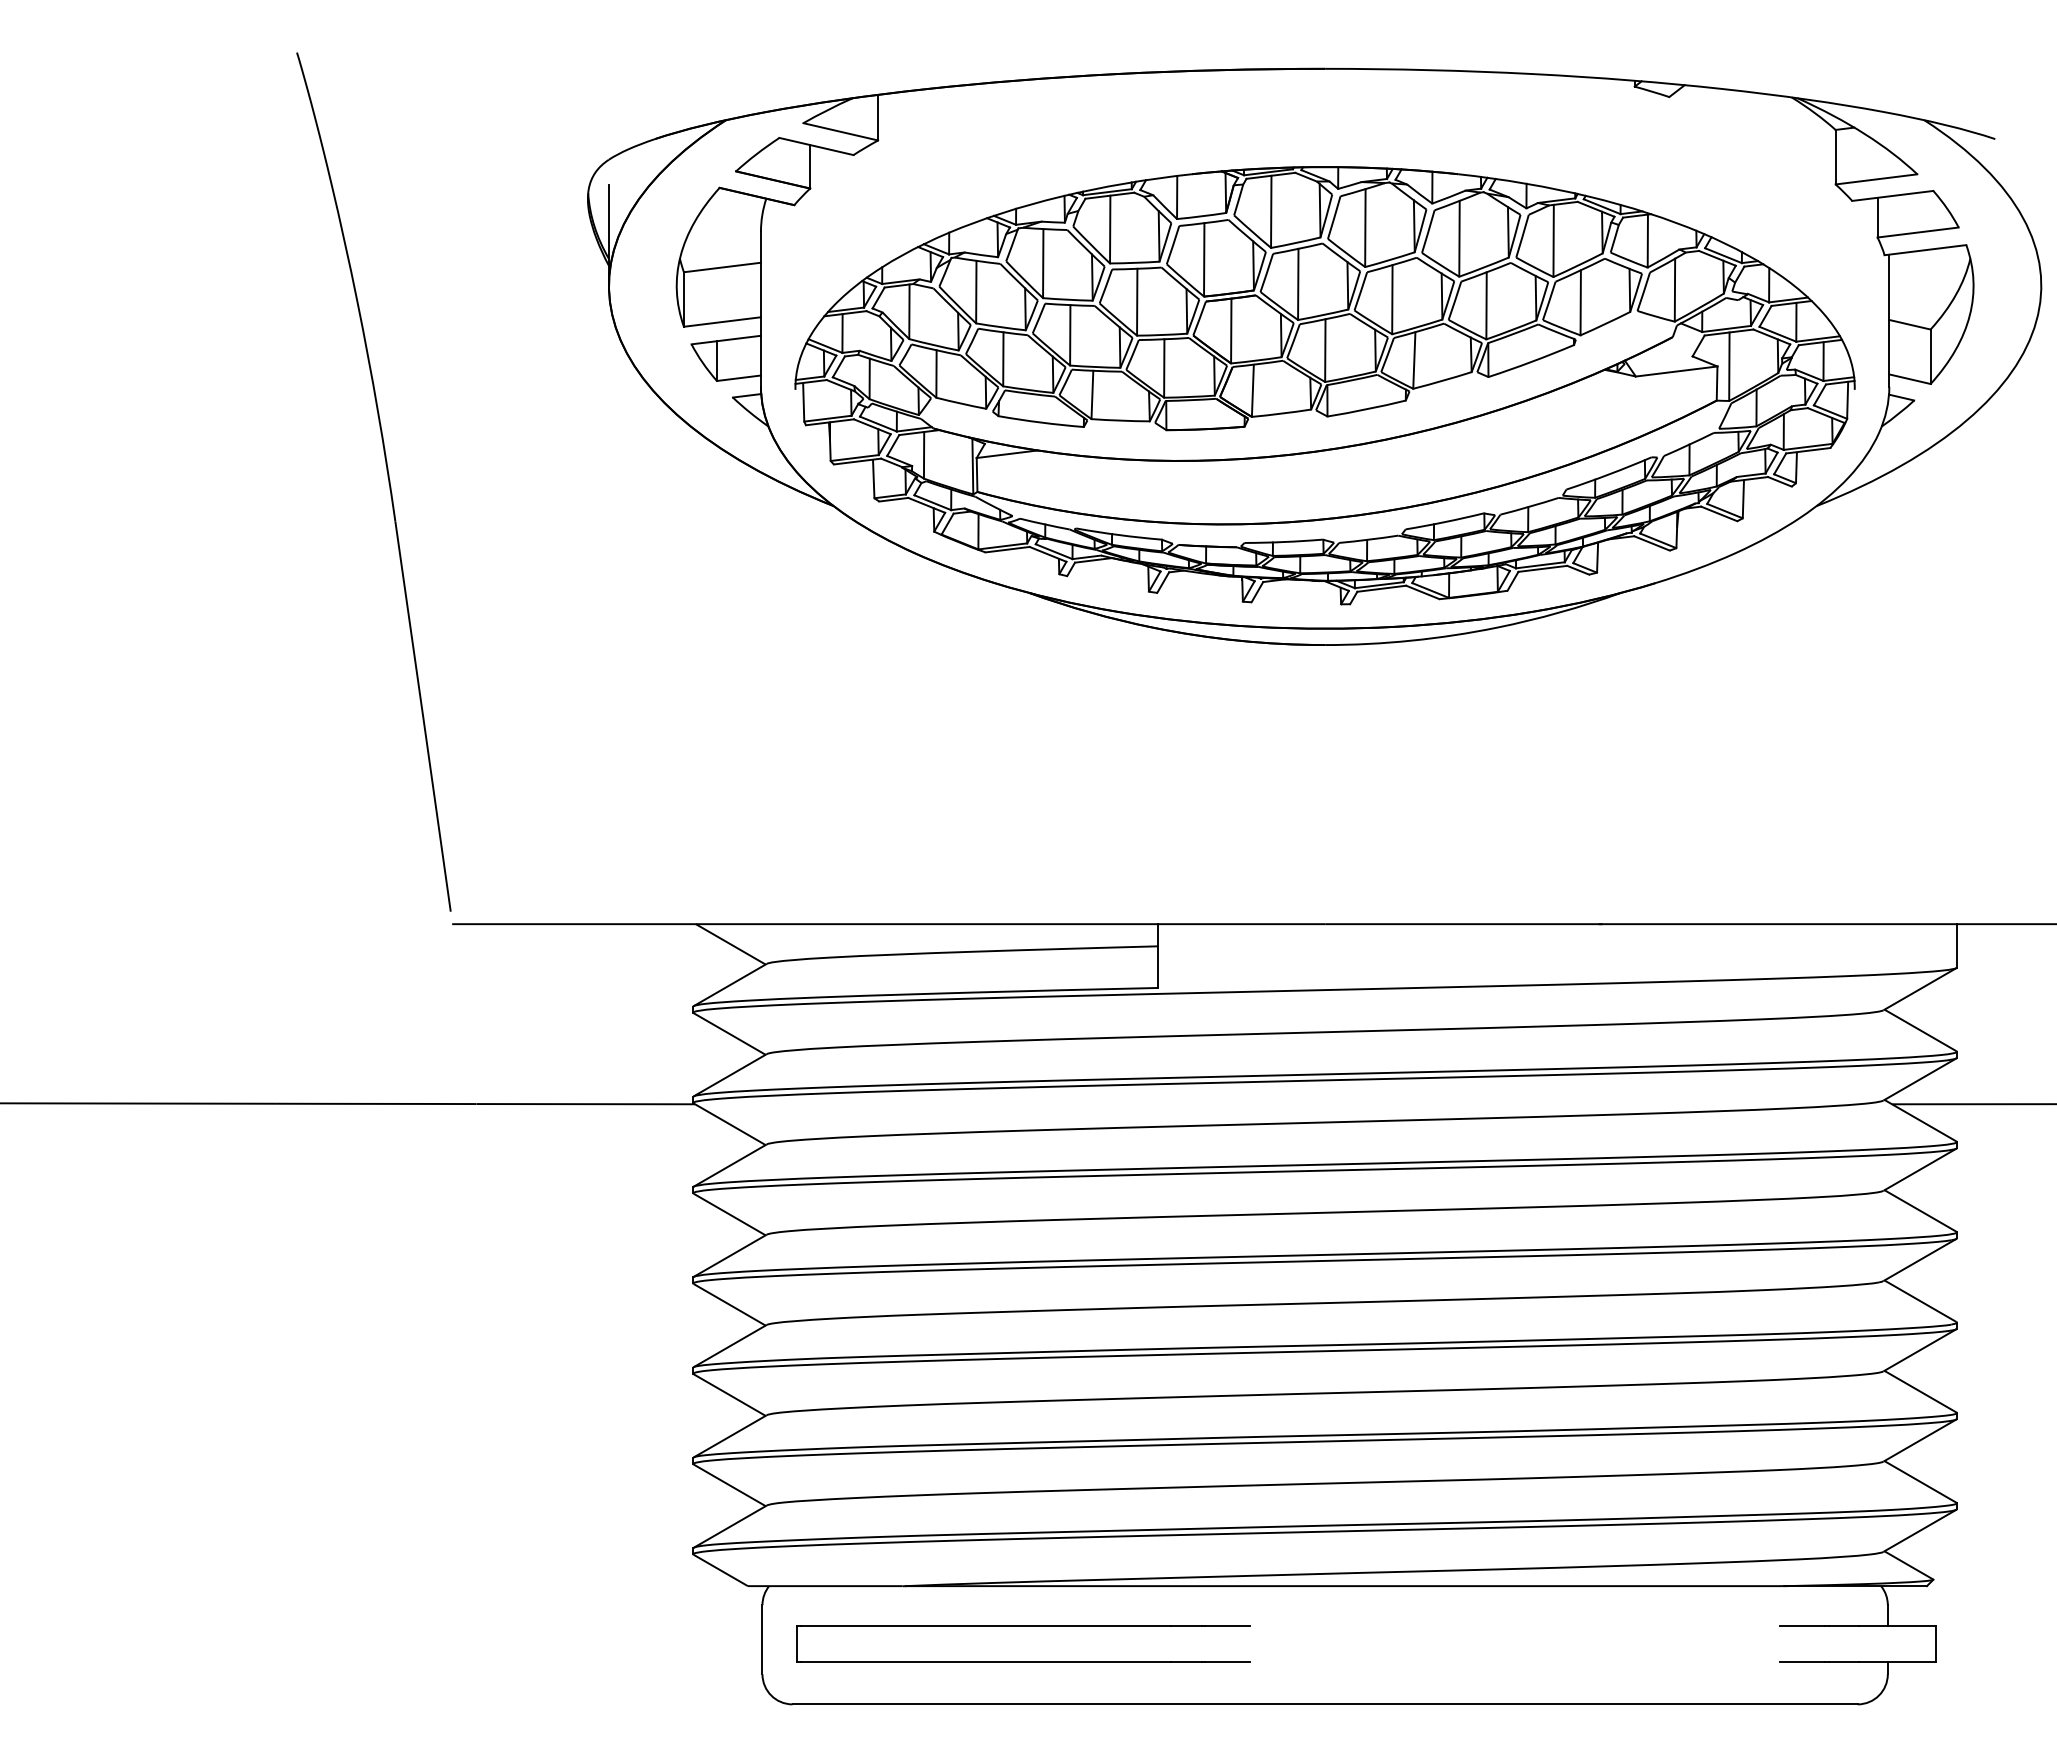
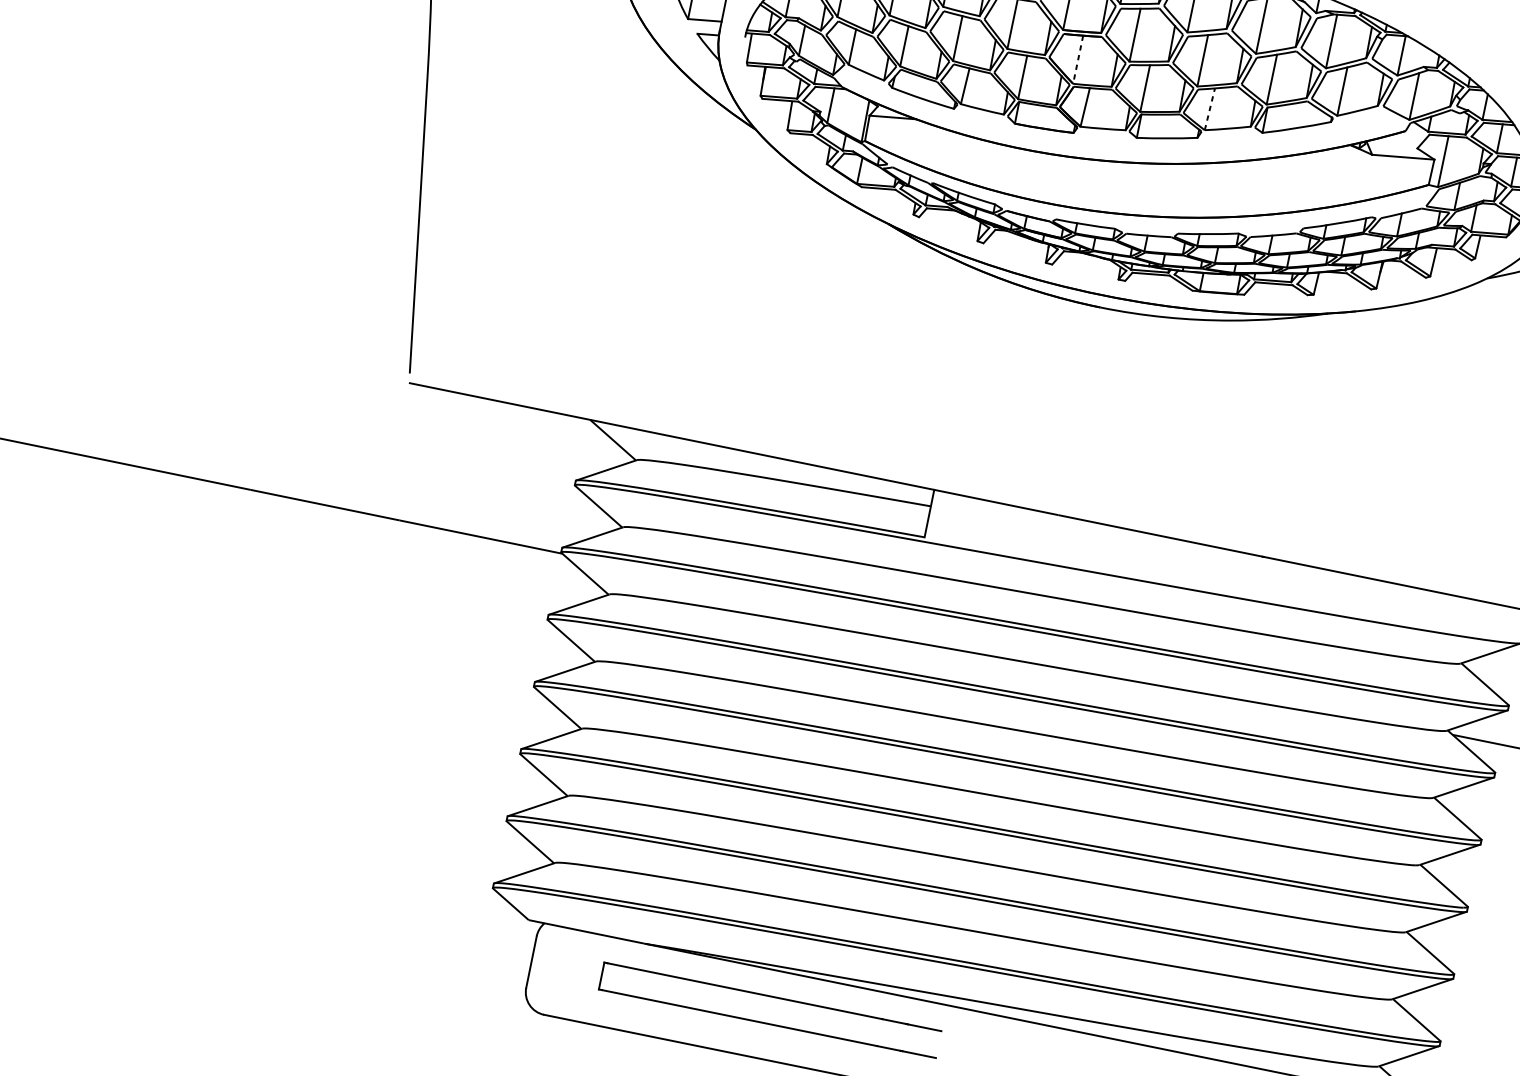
line: (1231, 331) -> (1078, 60), solid -> dashed
line: (1414, 360) -> (1210, 109), solid -> dashed
part: (1023, 1626) -> (773, 997), moved

